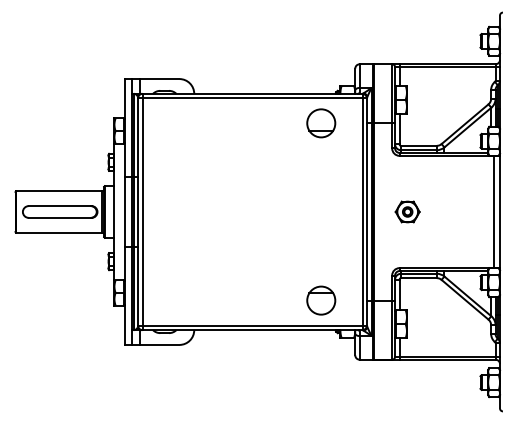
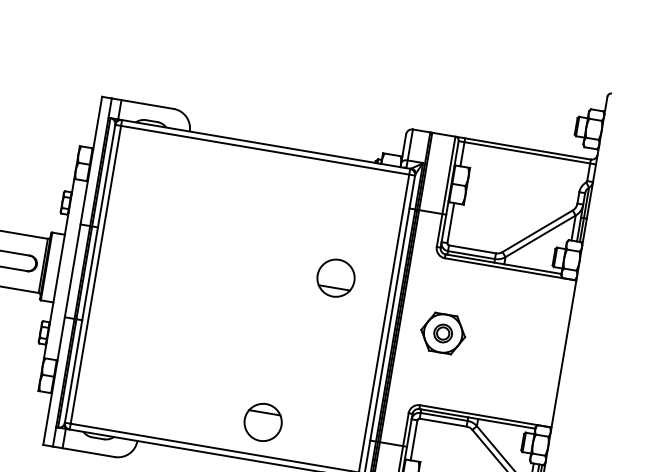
part: (321, 123) -> (336, 278), moved
part: (407, 211) -> (442, 332), size x1.4
line: (494, 211) -> (556, 352), removed
part: (321, 300) -> (263, 422), moved

